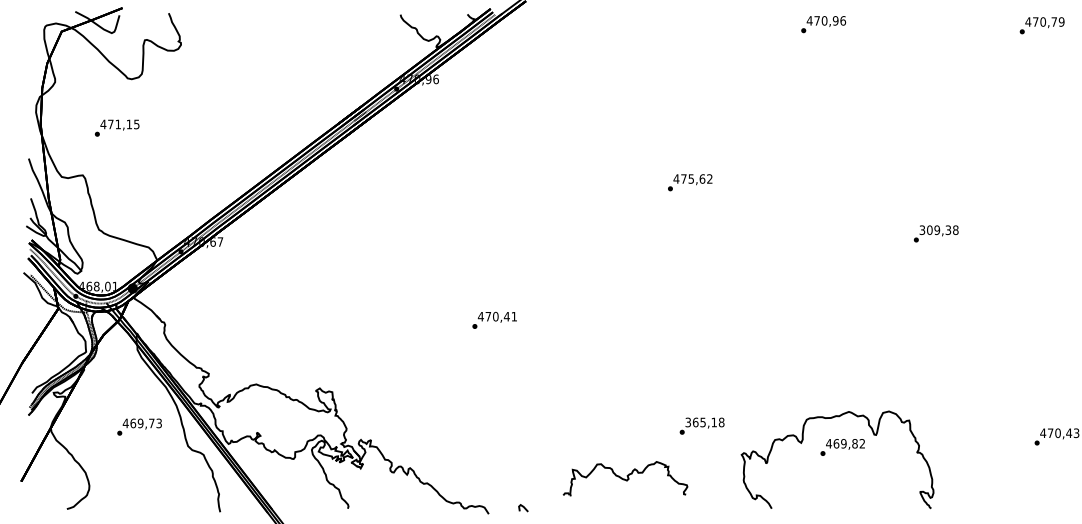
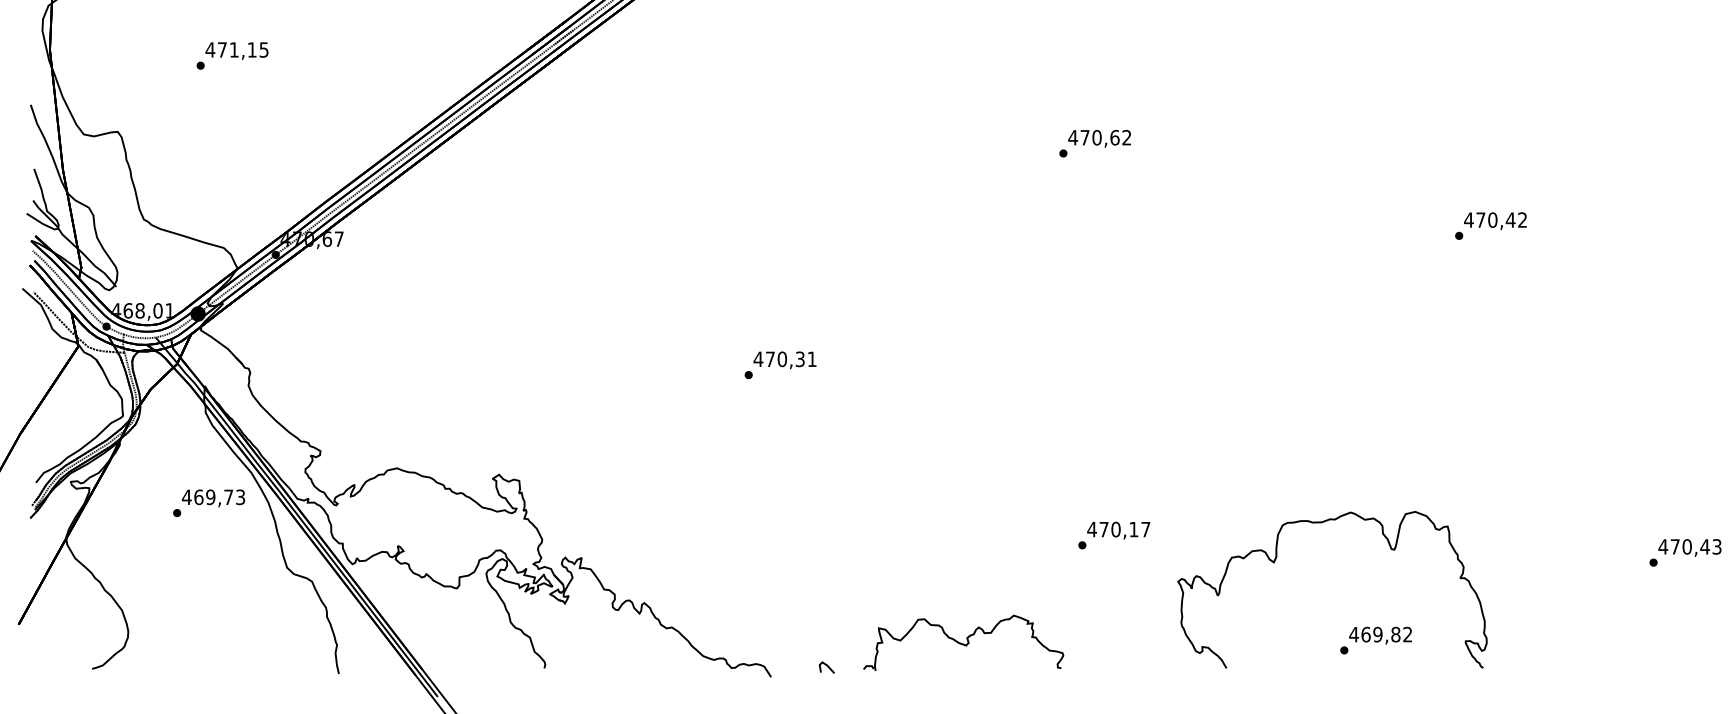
text: (116, 127) -> (231, 54), moved
text: (691, 178) -> (1097, 136), 475,62 -> 470,62
text: (938, 230) -> (1494, 220), 309,38 -> 470,42
text: (506, 316) -> (799, 358), 470,41 -> 470,31
text: (704, 422) -> (1118, 529), 365,18 -> 470,17
text: (139, 426) -> (208, 502), moved
text: (842, 447) -> (1375, 640), moved
part: (625, 478) -> (963, 642), moved

